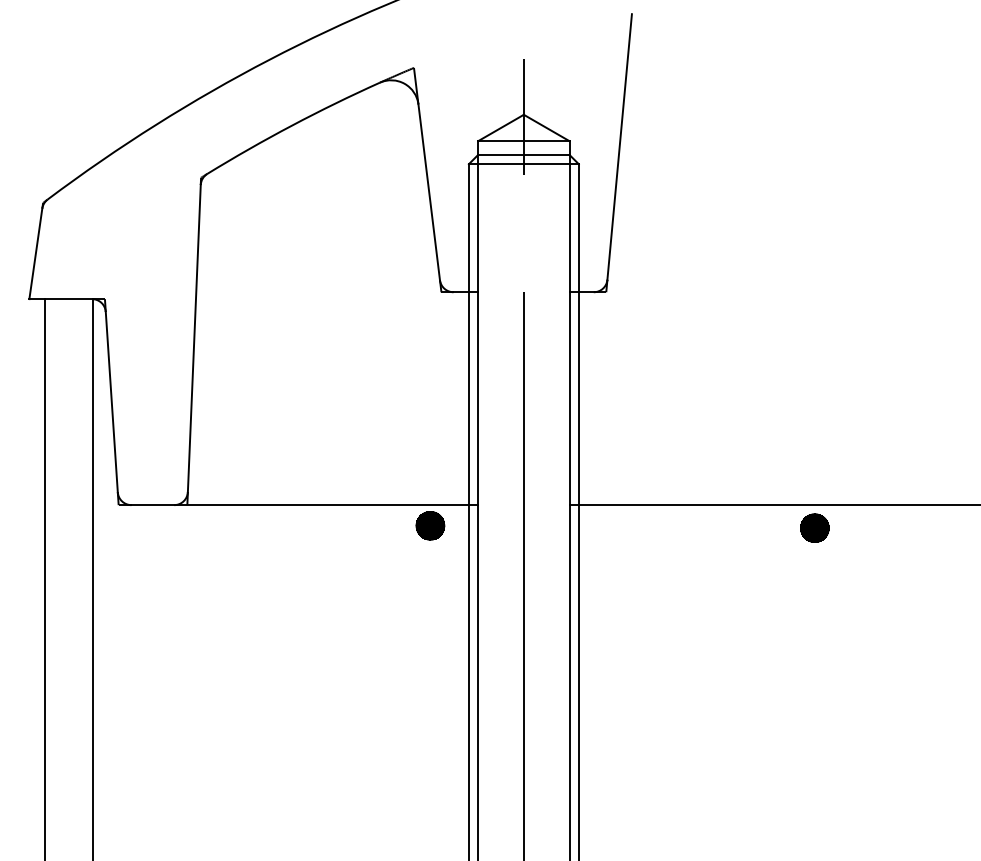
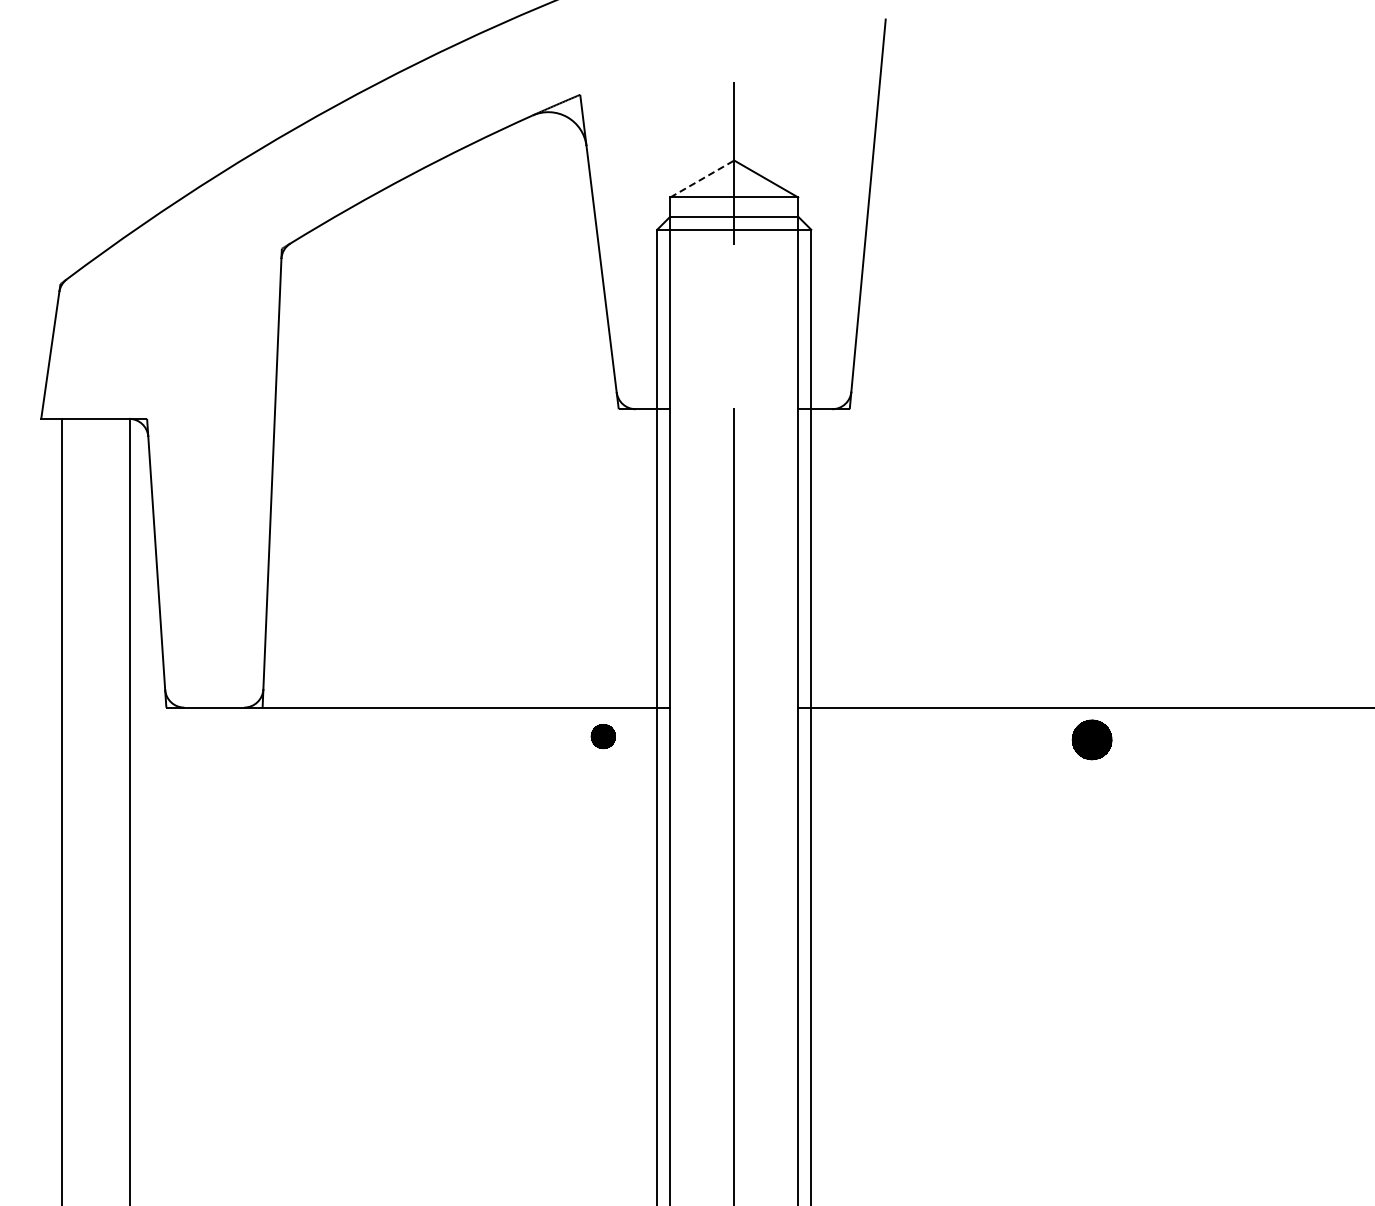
line: (501, 128) -> (702, 179), solid -> dashed
part: (430, 525) -> (603, 736), size x0.6
part: (814, 527) -> (1091, 739), moved

